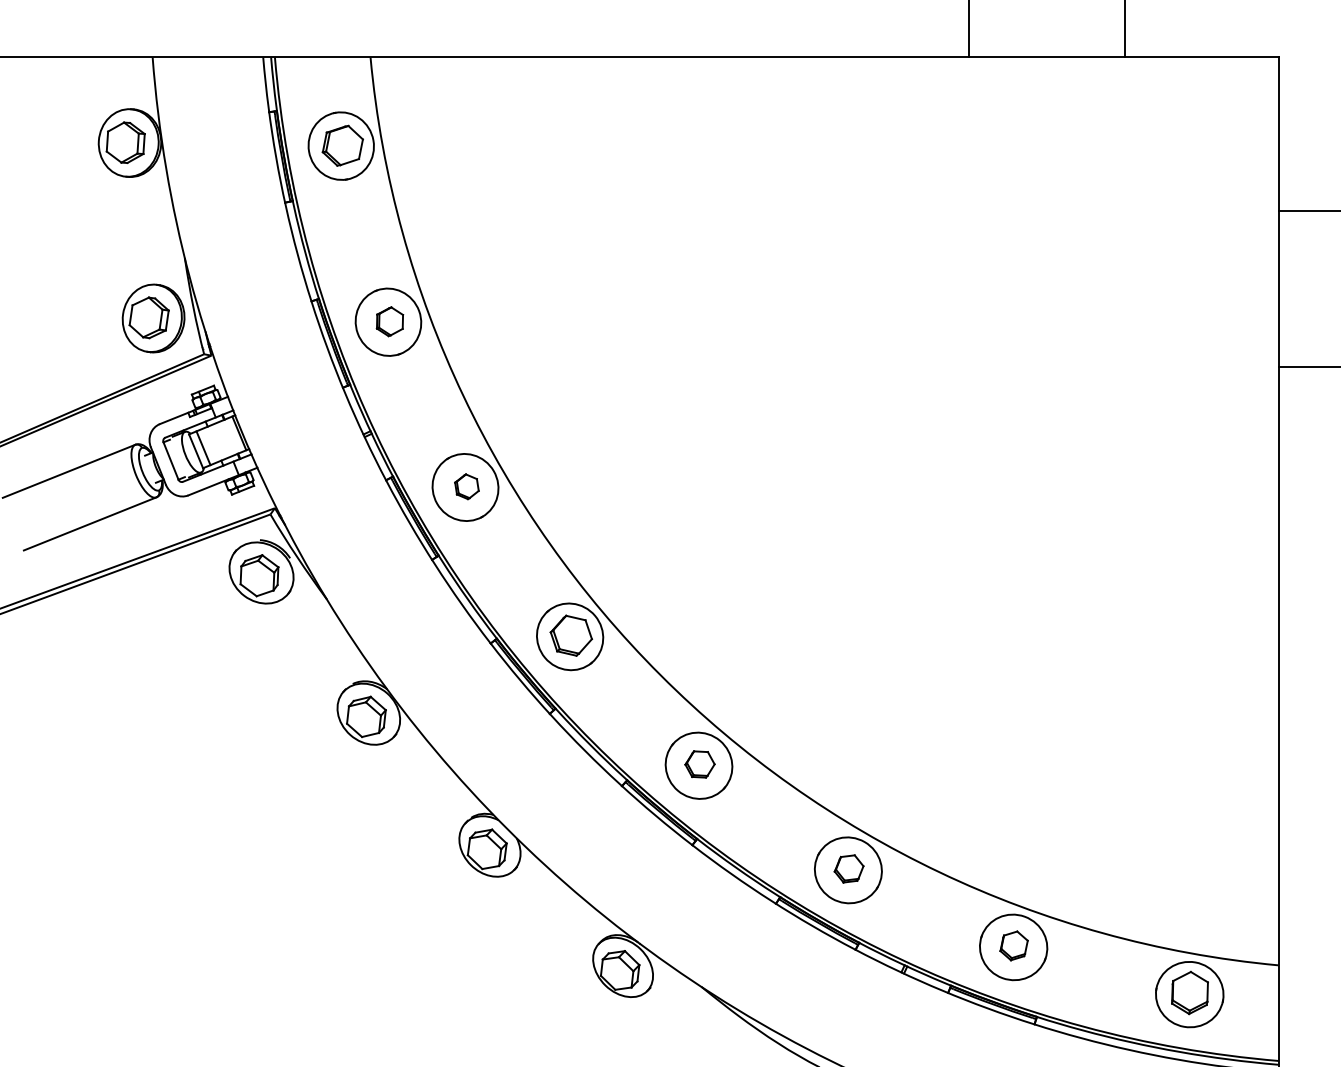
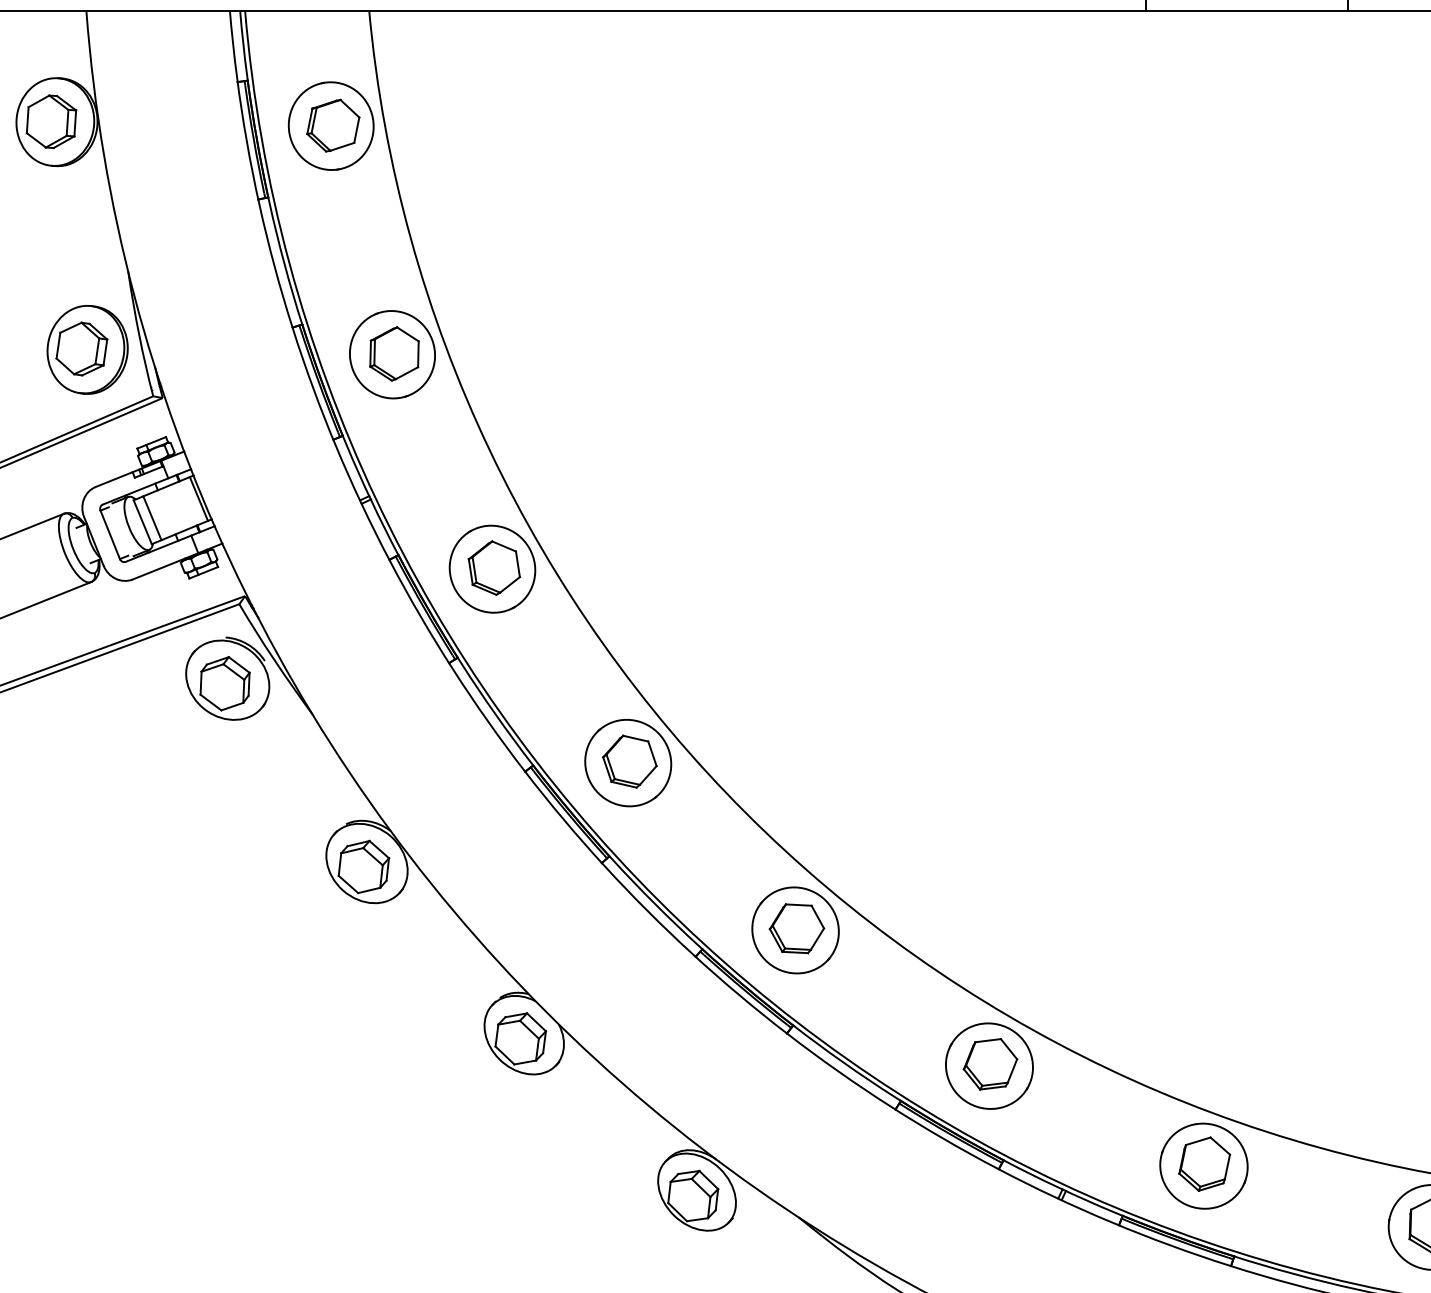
part: (389, 321) -> (393, 353), size x1.43
part: (466, 486) -> (493, 567), size x1.67
part: (699, 764) -> (796, 928), size x1.43
part: (848, 868) -> (989, 1063), size x1.43
part: (1013, 945) -> (1203, 1163), size x1.43

